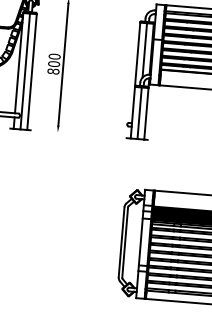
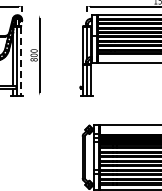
line: (32, 72) -> (21, 61), solid -> dashed

